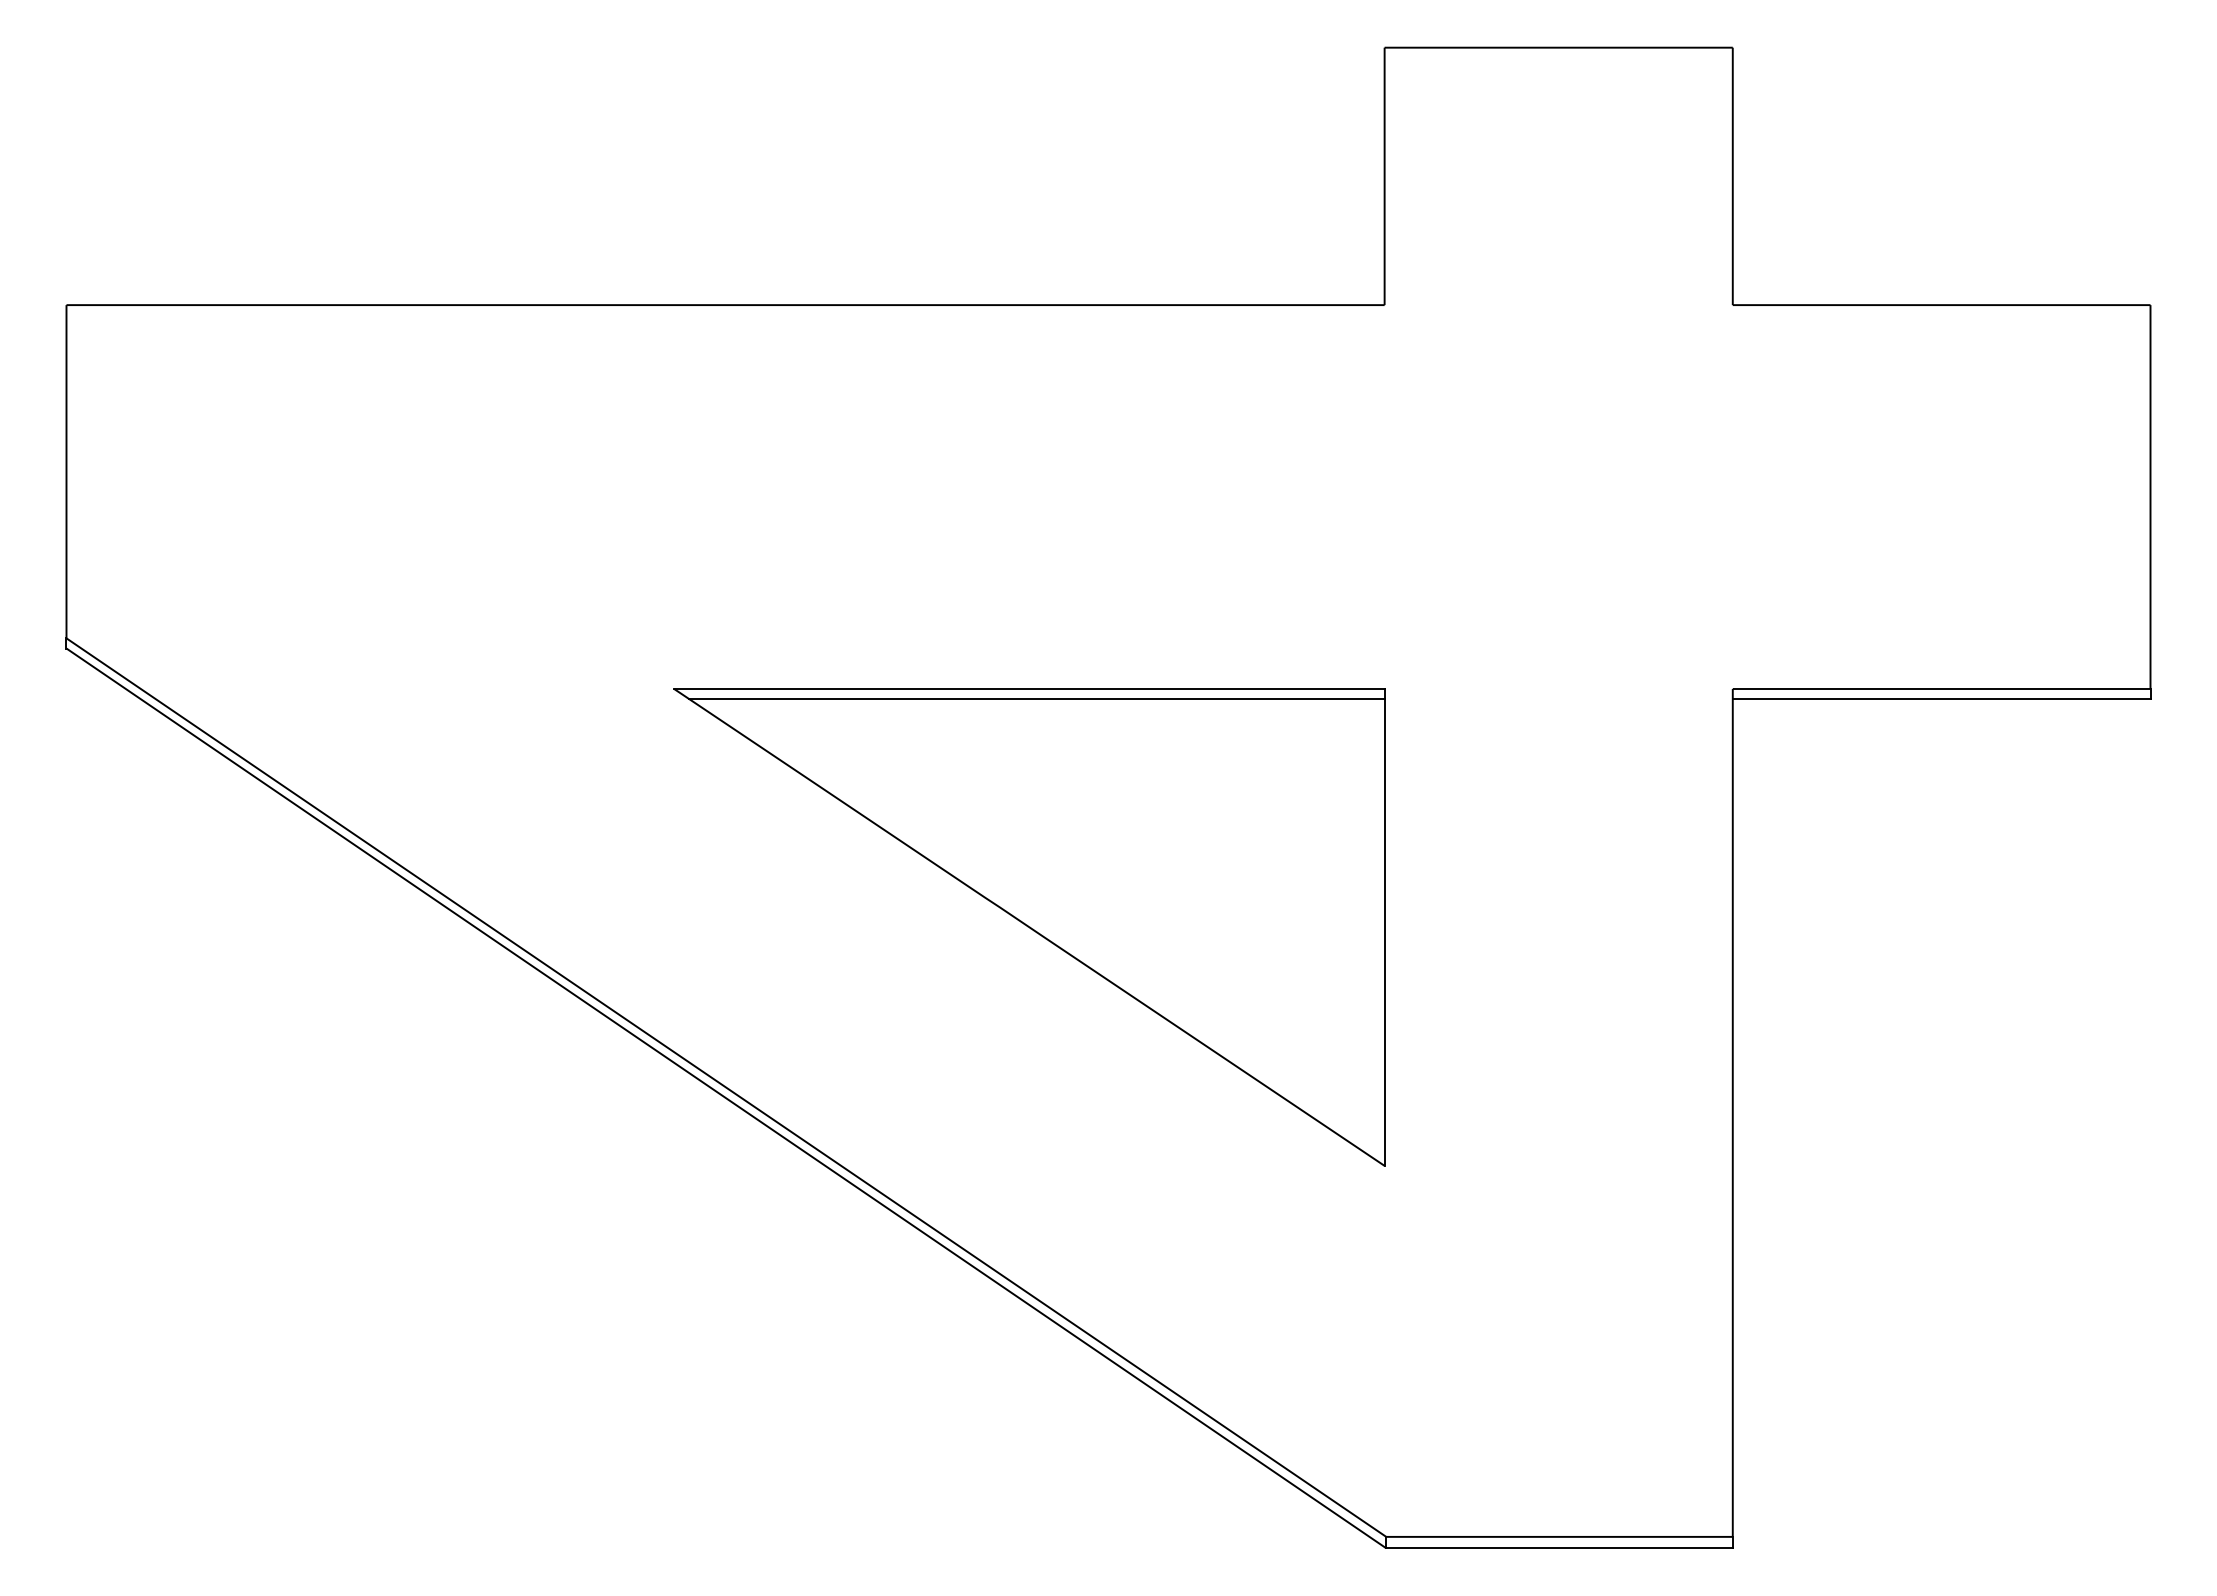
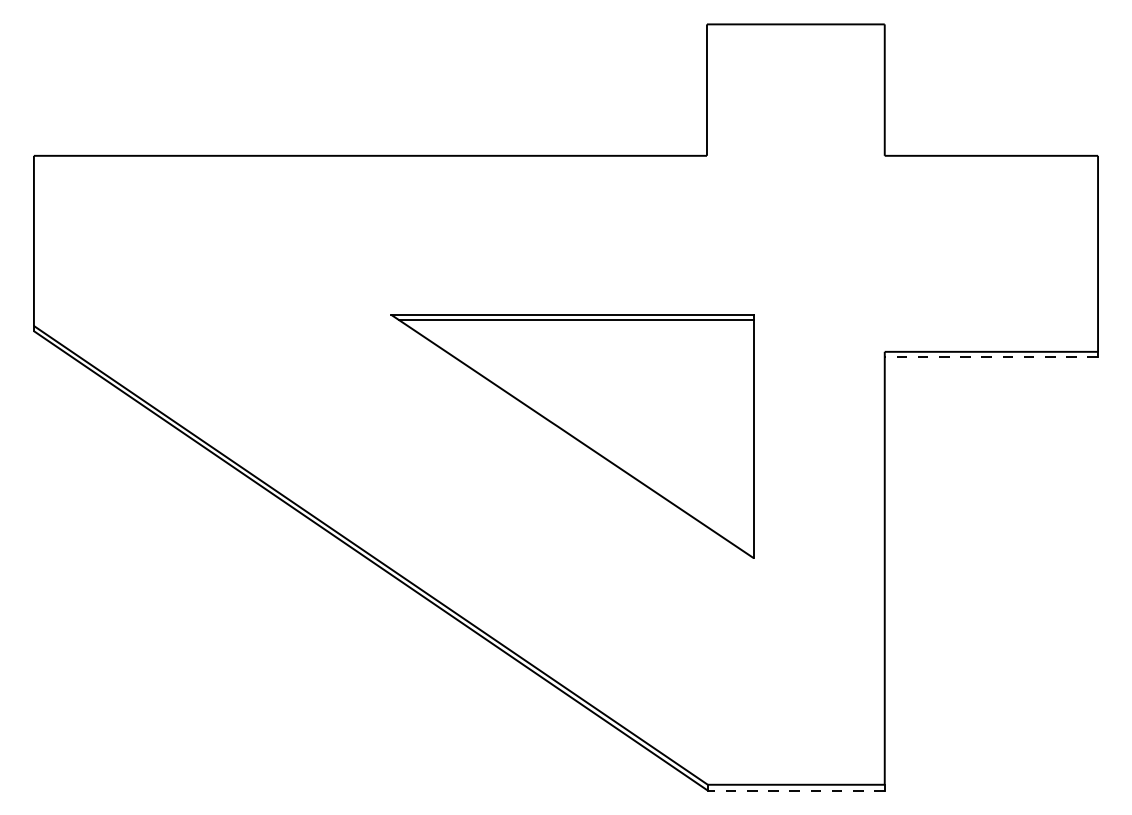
line: (1941, 700) -> (991, 357), solid -> dashed
part: (1029, 927) -> (572, 436), moved
line: (1557, 1548) -> (795, 790), solid -> dashed

